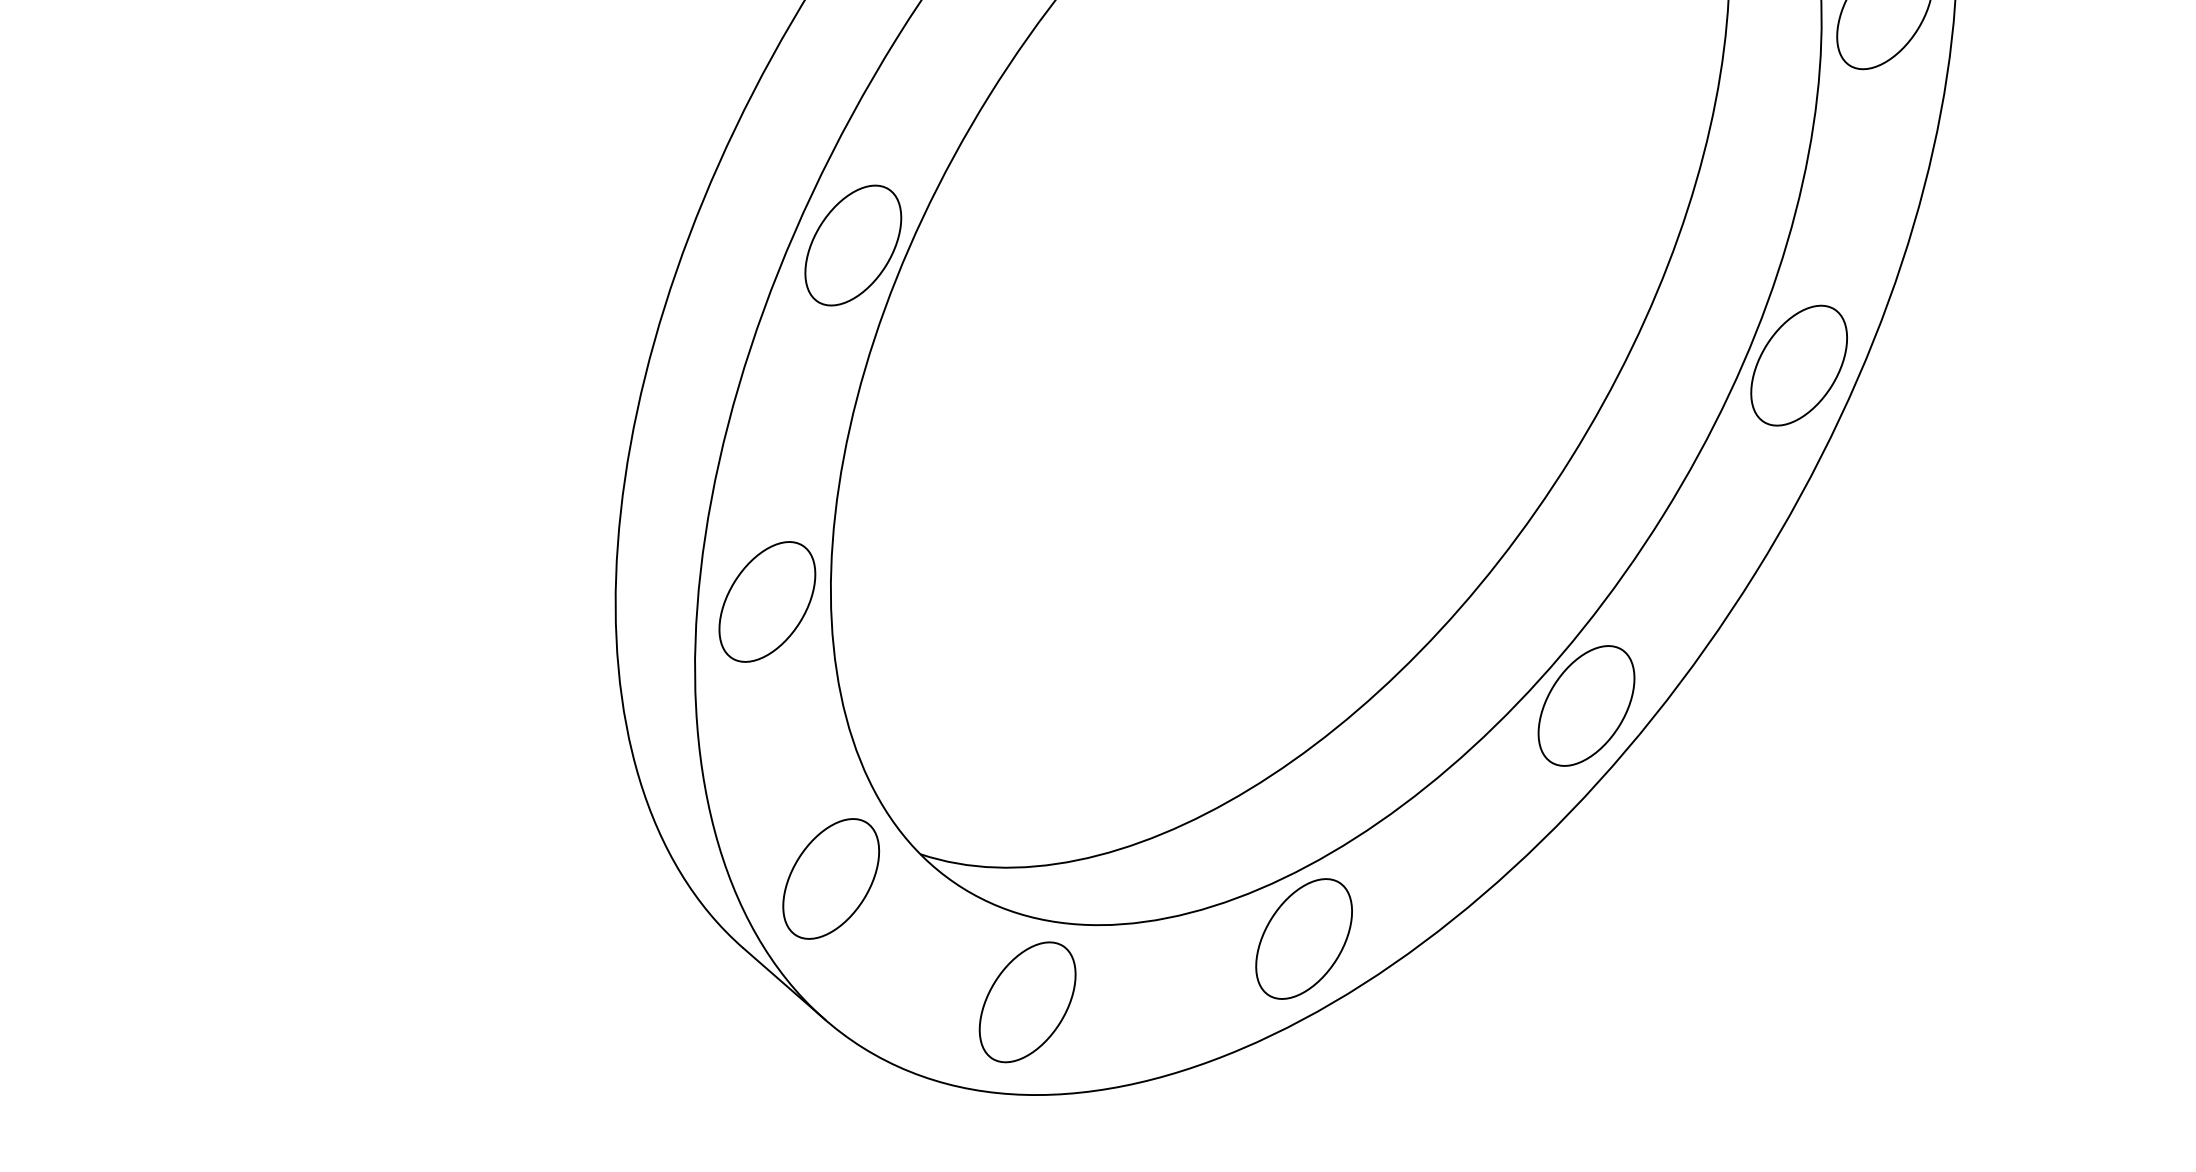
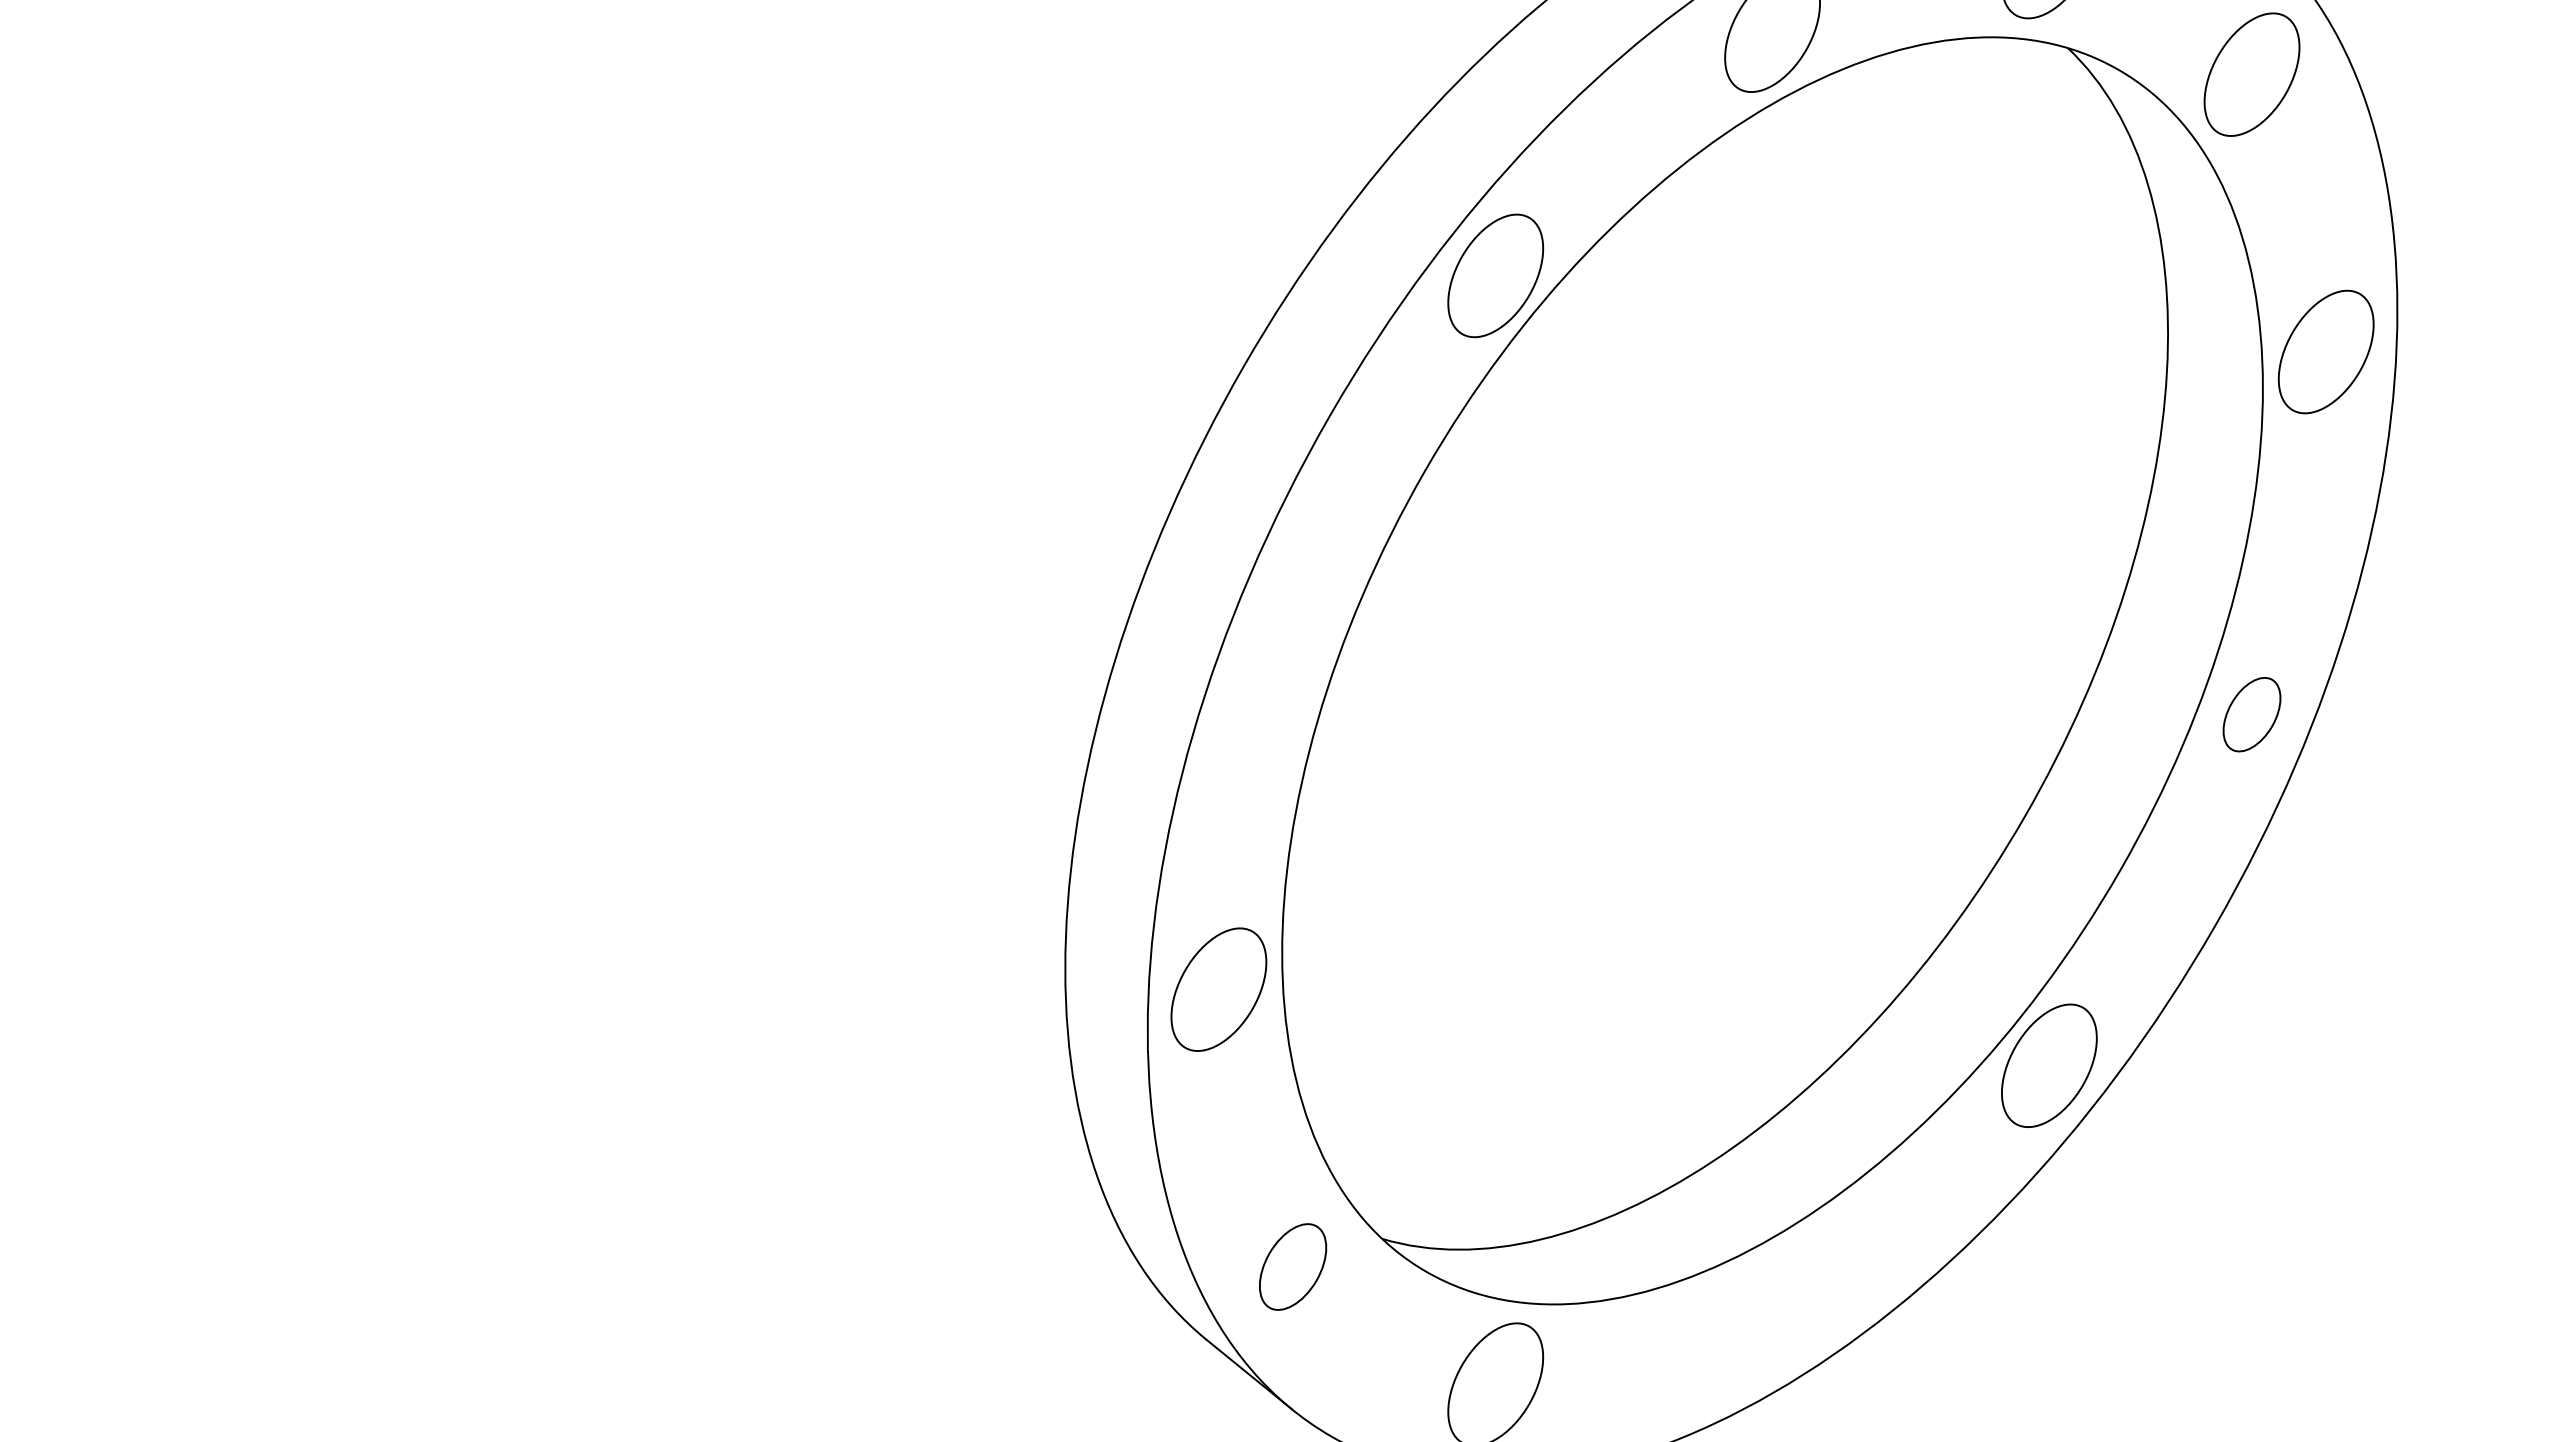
part: (852, 245) -> (1292, 626), removed
part: (1798, 365) -> (2251, 714), size x0.6
part: (830, 878) -> (1292, 1266), size x0.7
part: (1304, 938) -> (1772, 1310), removed

